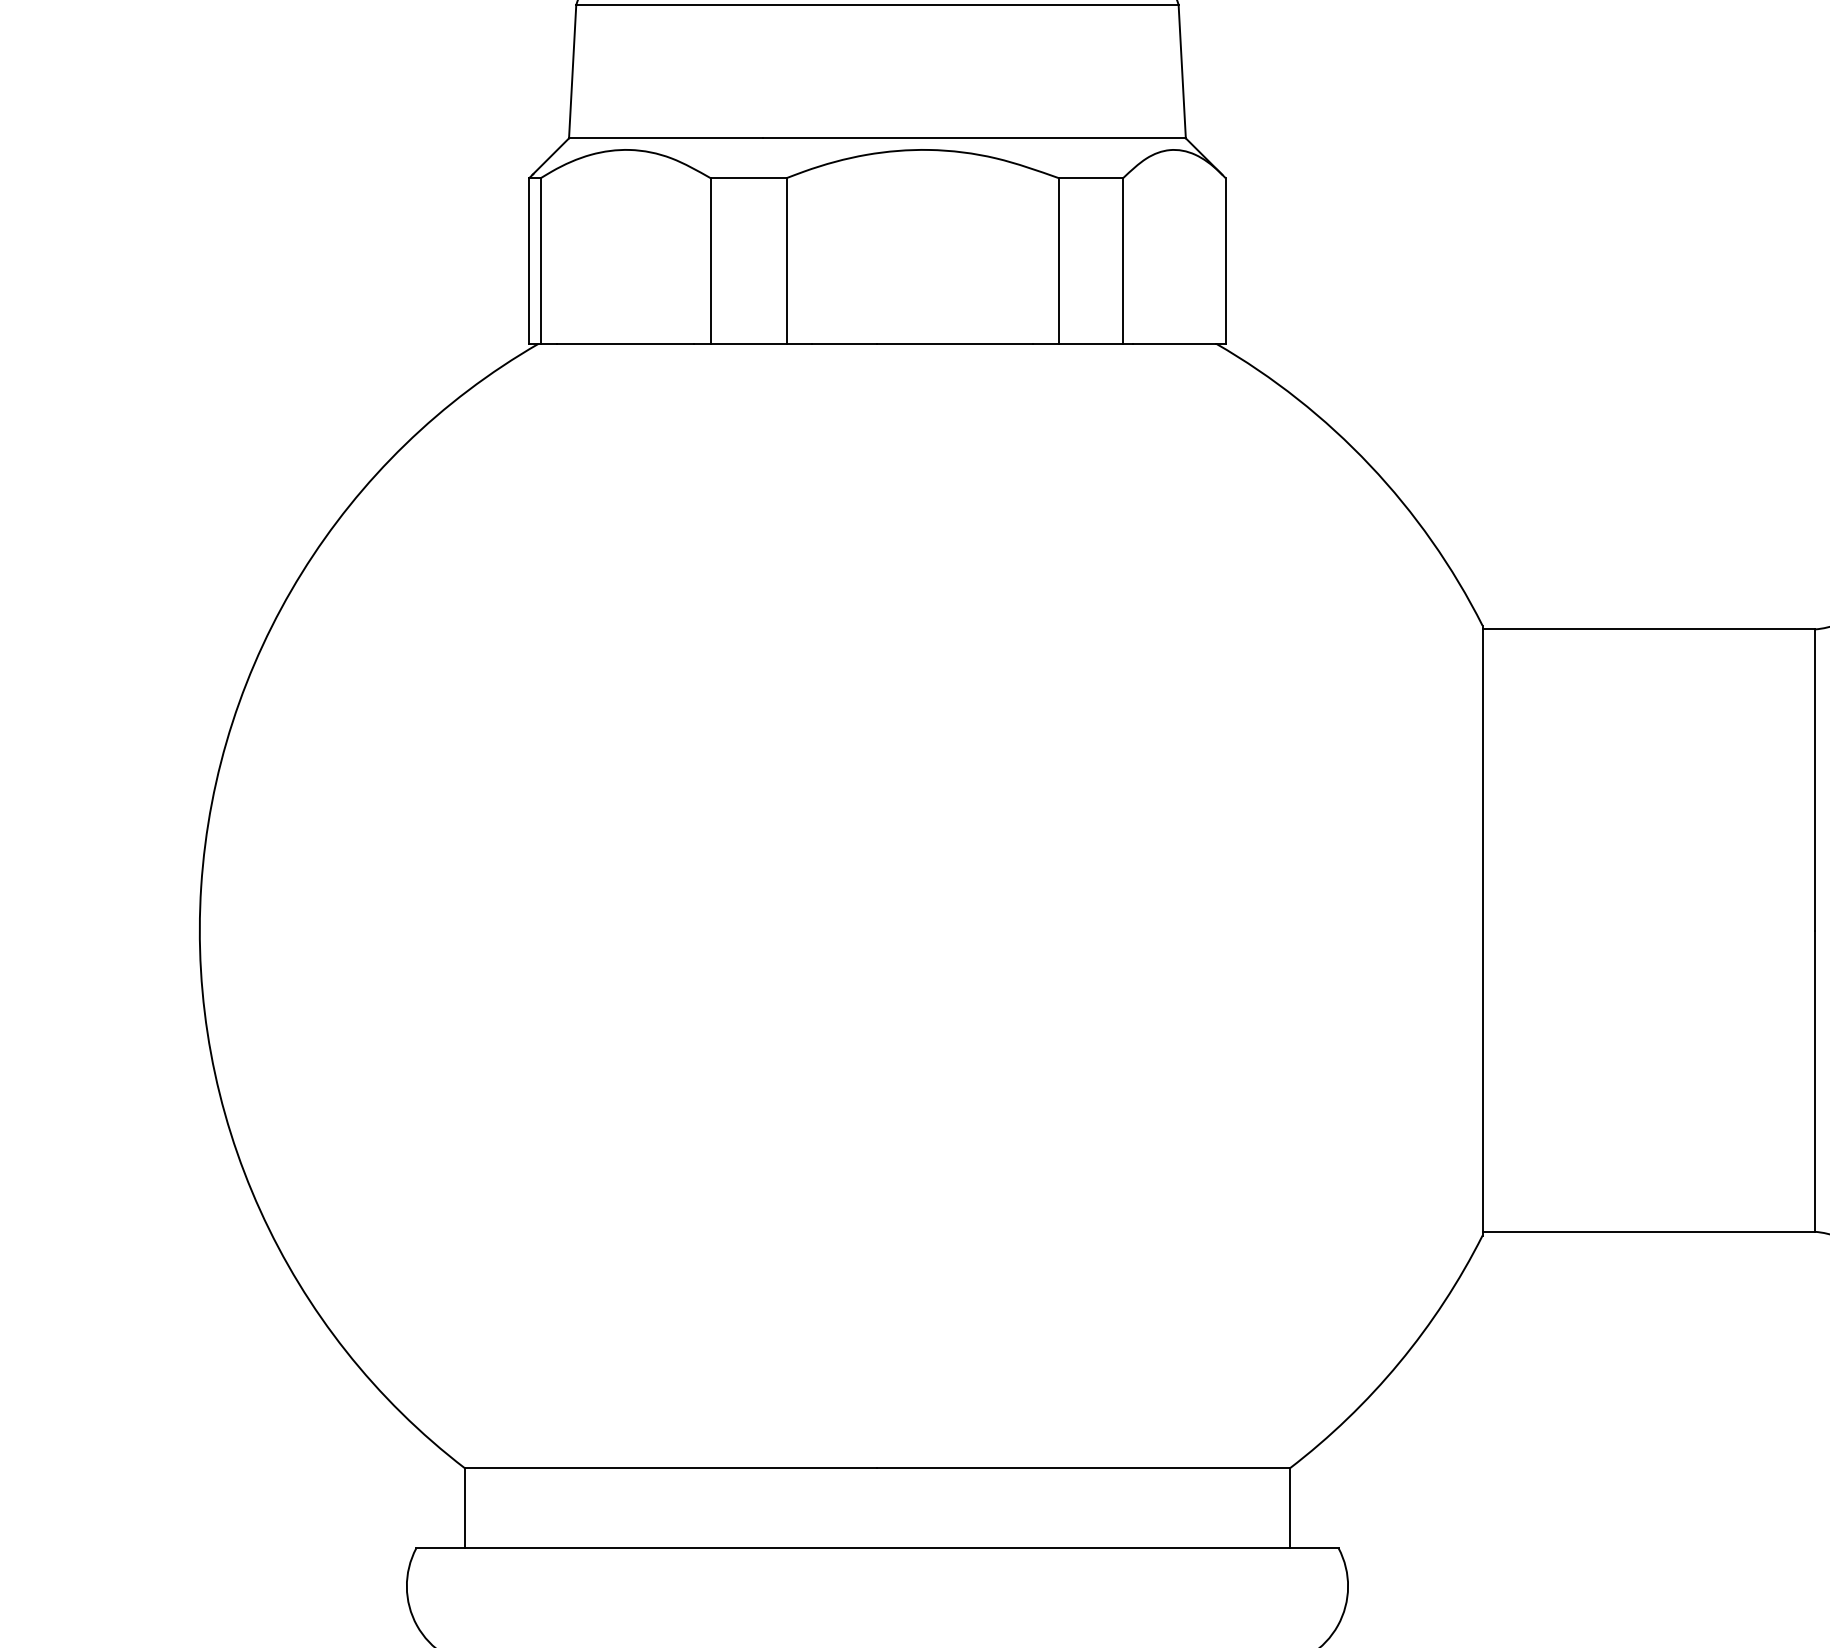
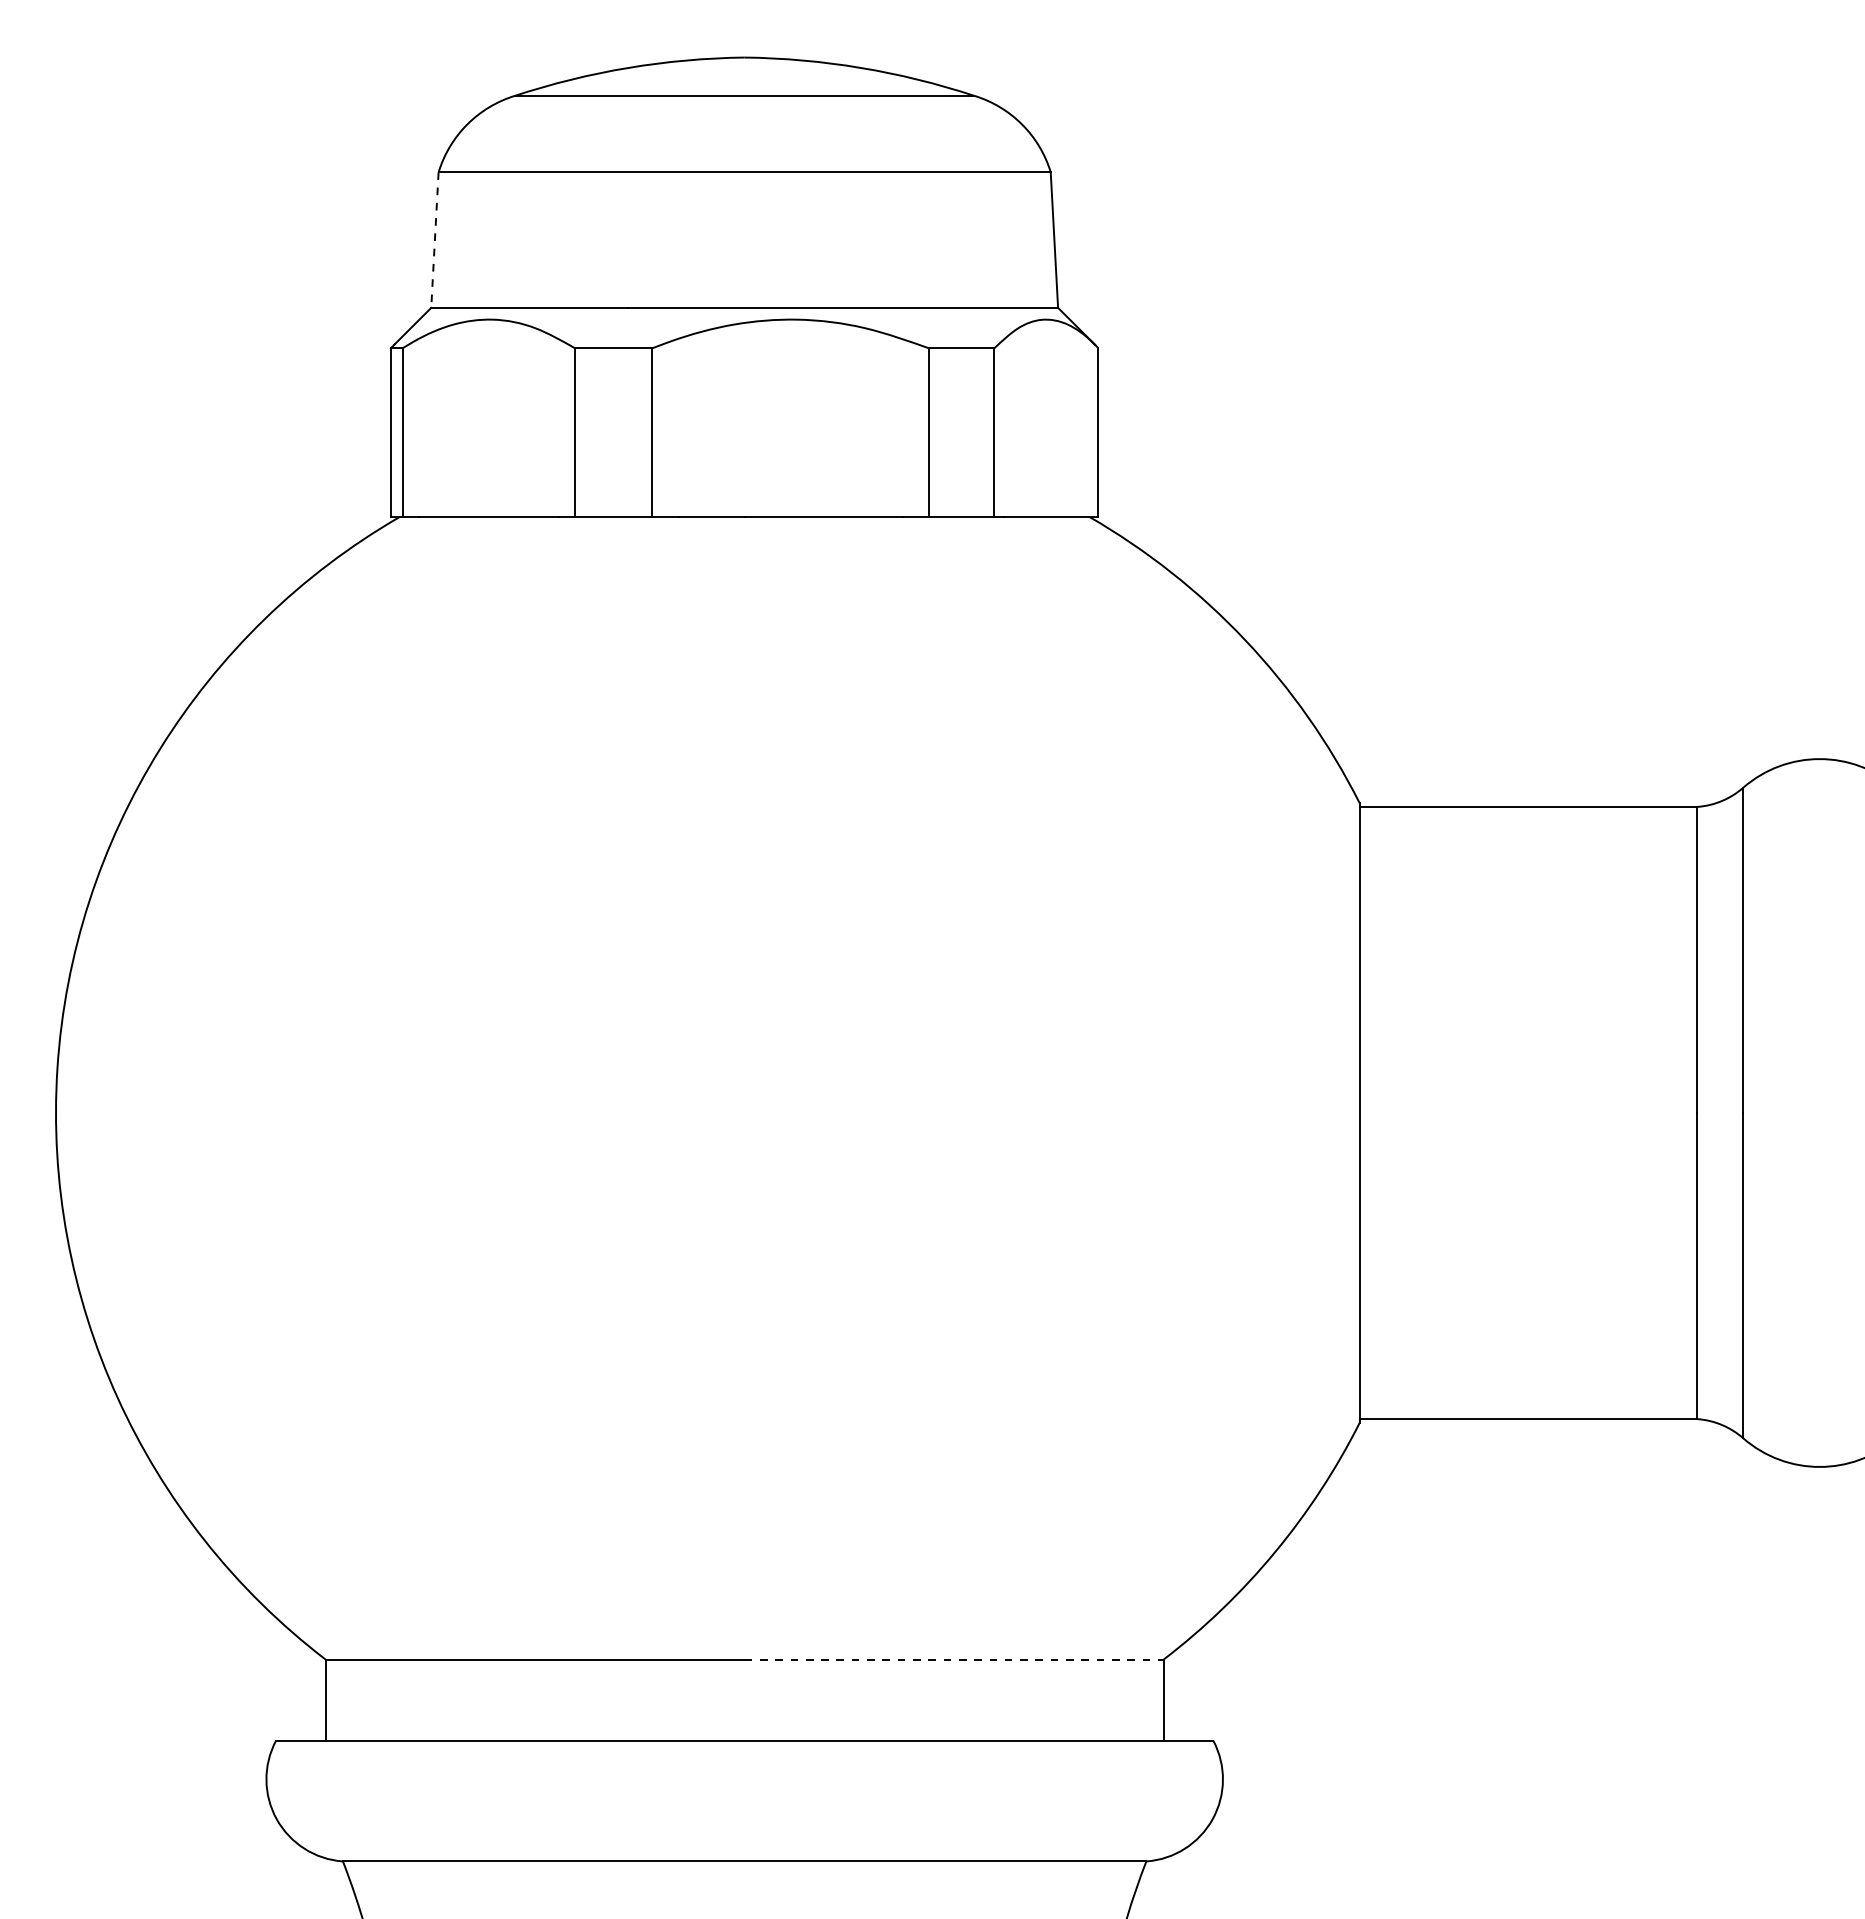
line: (572, 72) -> (434, 240), solid -> dashed
line: (1083, 1468) -> (954, 1659), solid -> dashed

